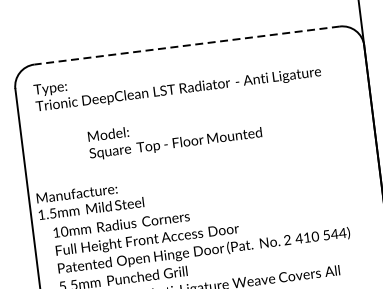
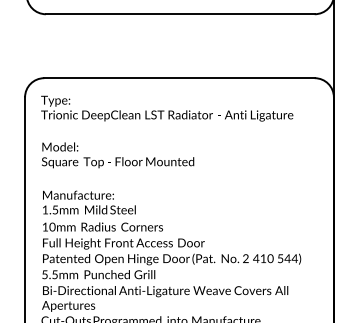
line: (187, 45) -> (179, 78), dashed -> solid
text: (175, 135) -> (118, 155), moved
text: (90, 200) -> (89, 202), moved

